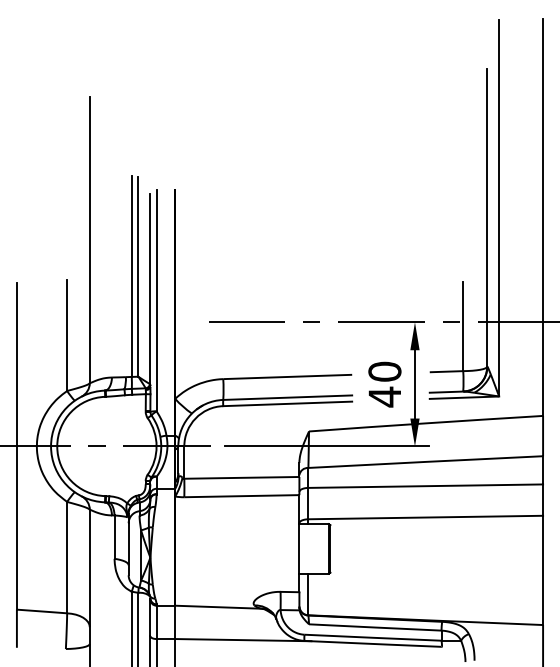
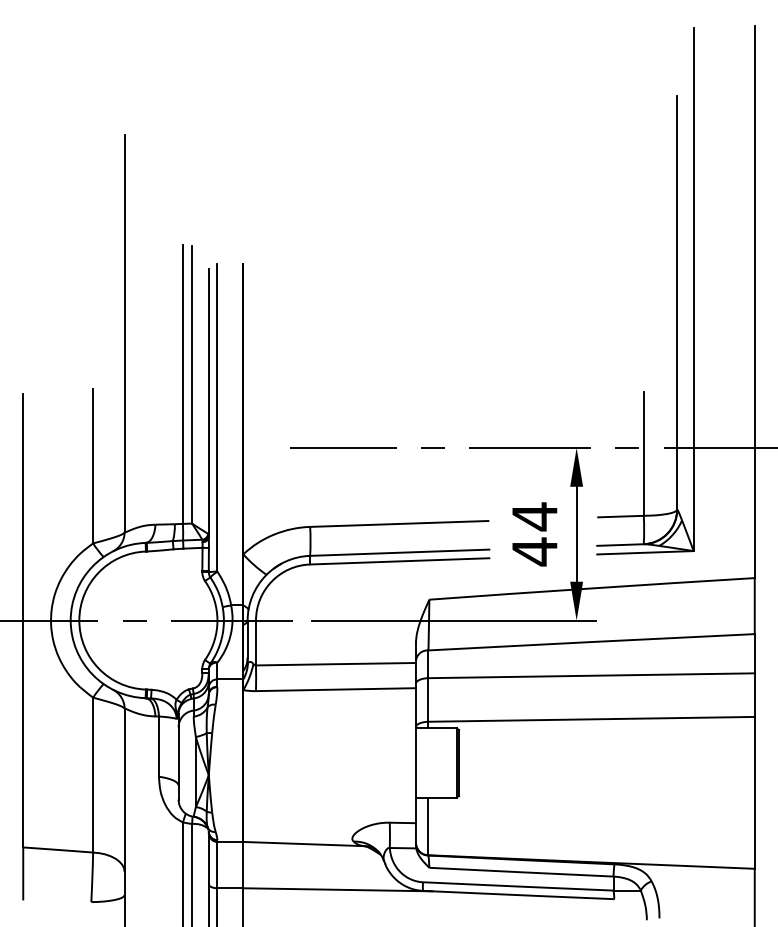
text: (384, 371) -> (534, 516), 40 -> 44

